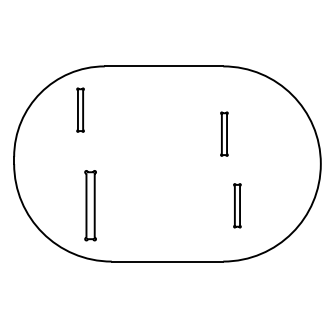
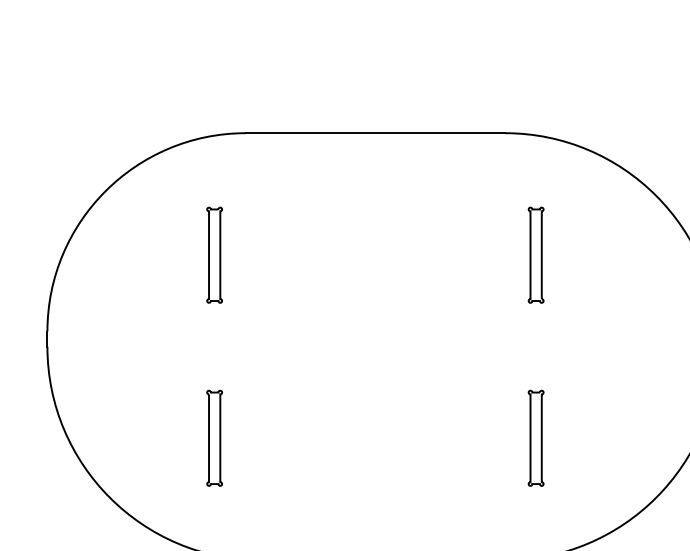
part: (80, 109) -> (214, 253), moved
part: (224, 133) -> (536, 253), moved
part: (90, 205) -> (214, 437), size x0.62

